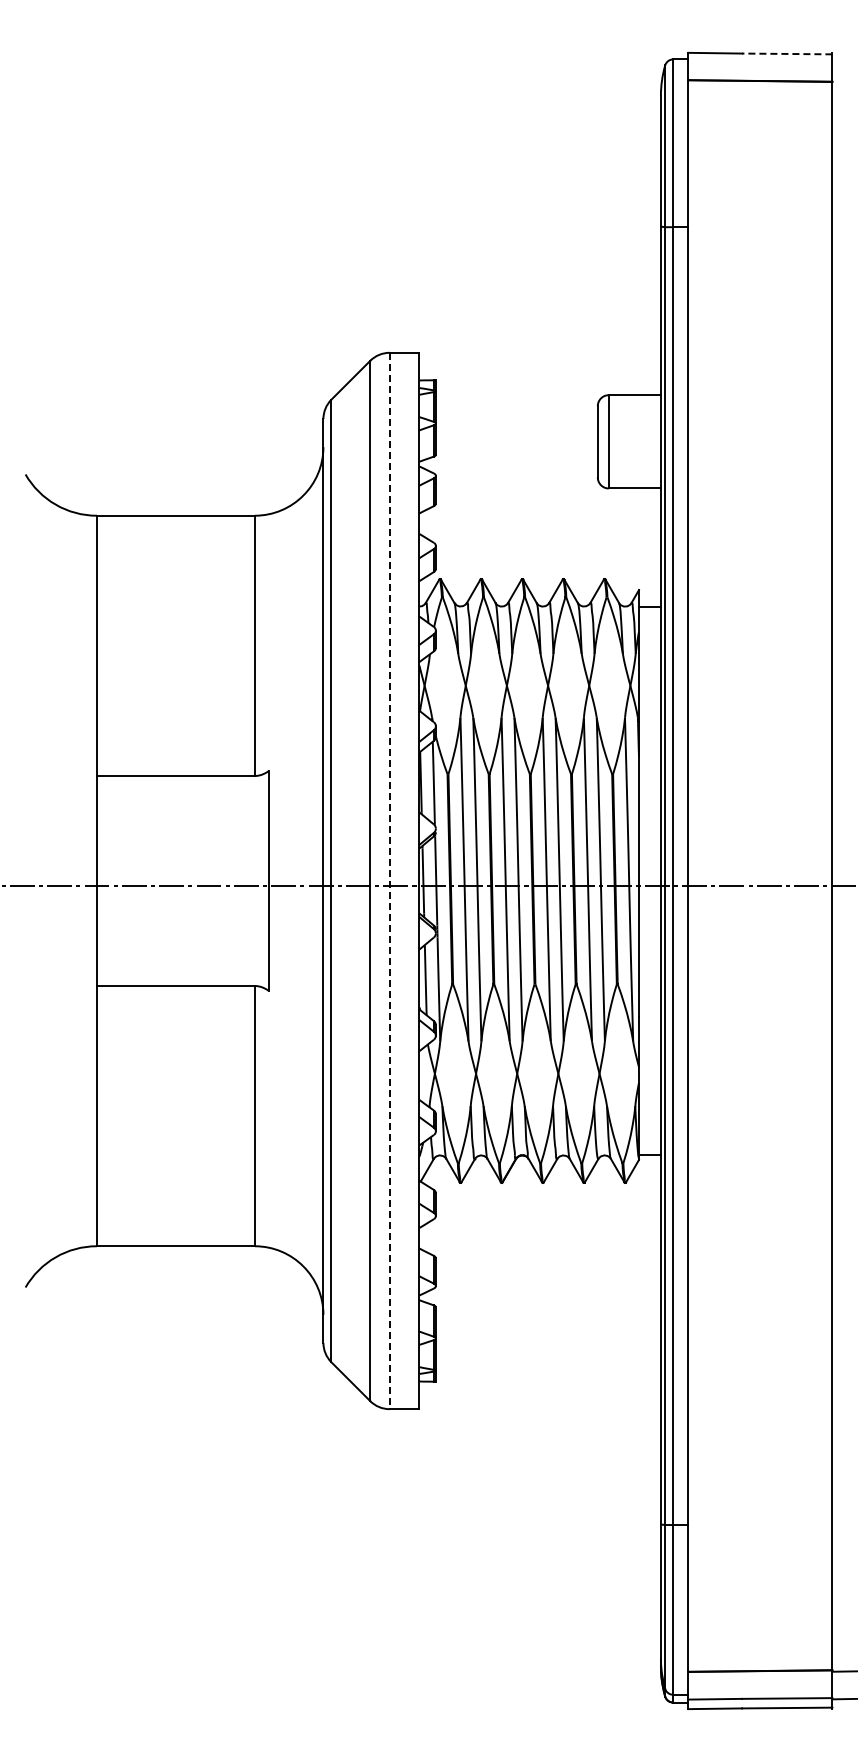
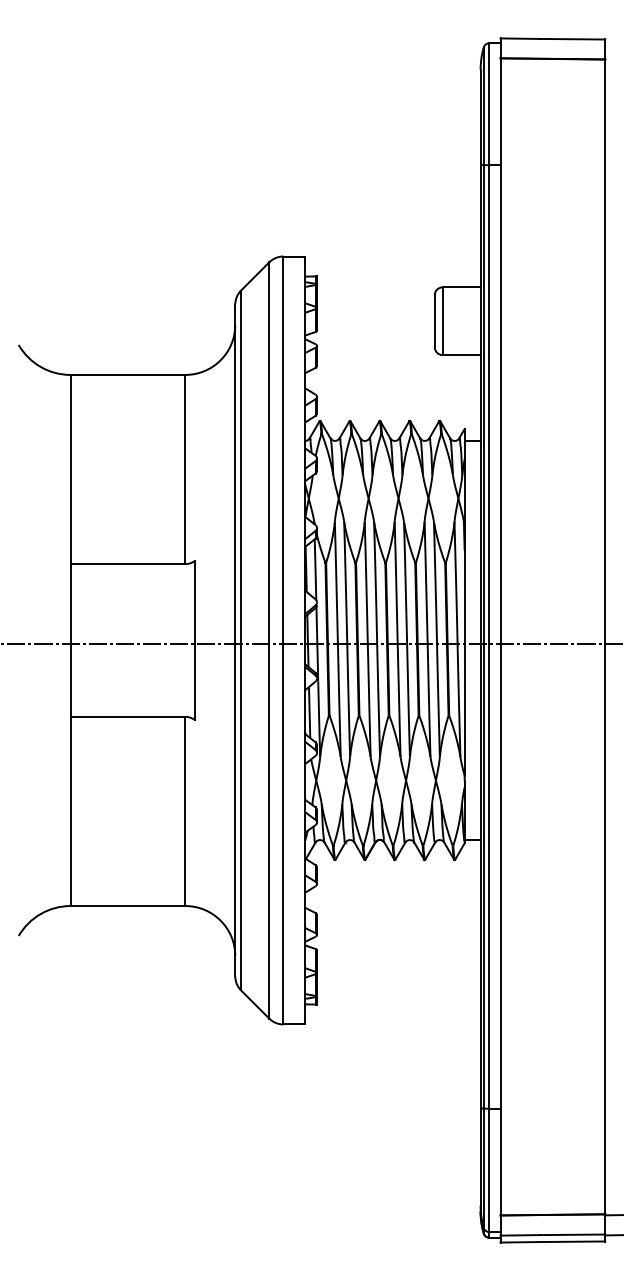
line: (786, 53) -> (571, 38), dashed -> solid
line: (389, 881) -> (283, 640), dashed -> solid

